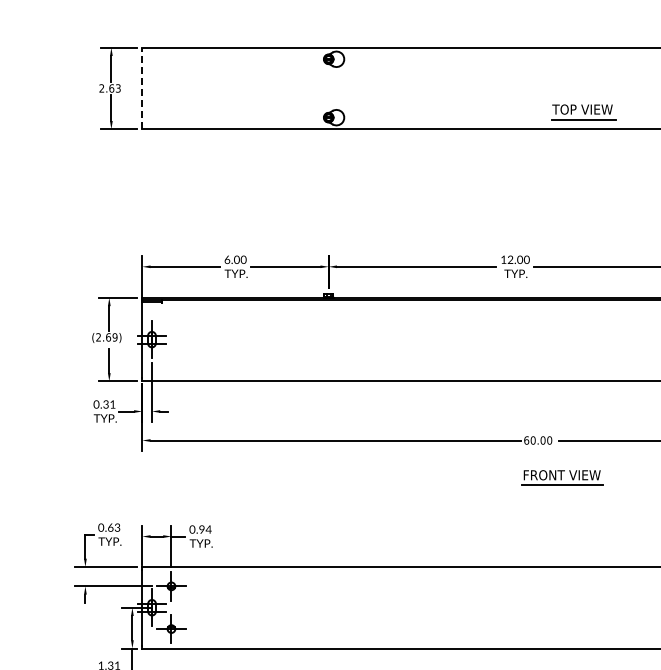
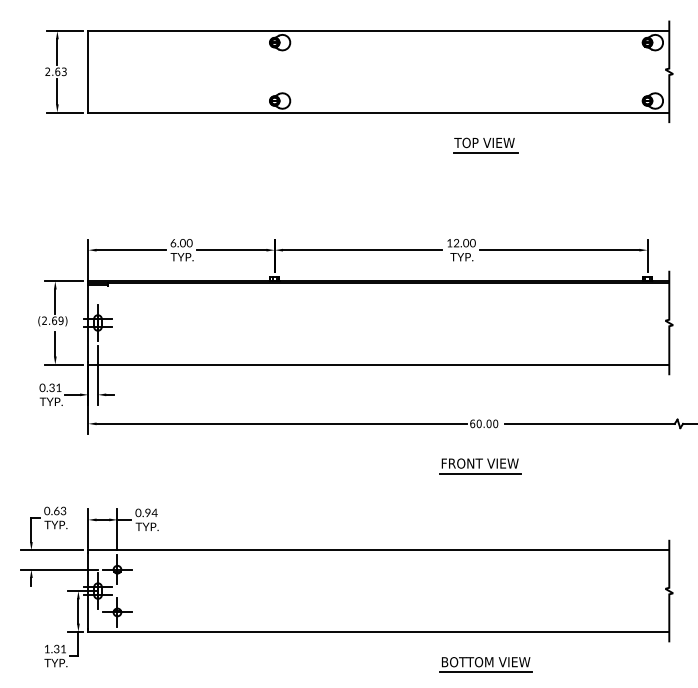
line: (142, 88) -> (88, 71), dashed -> solid
part: (583, 112) -> (485, 145), moved
part: (562, 478) -> (480, 466), moved

